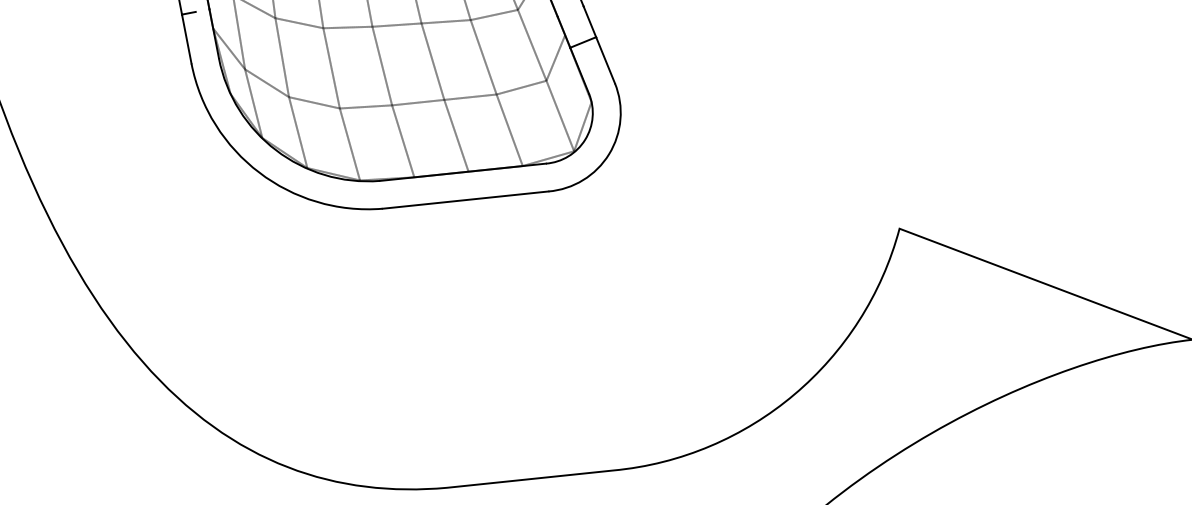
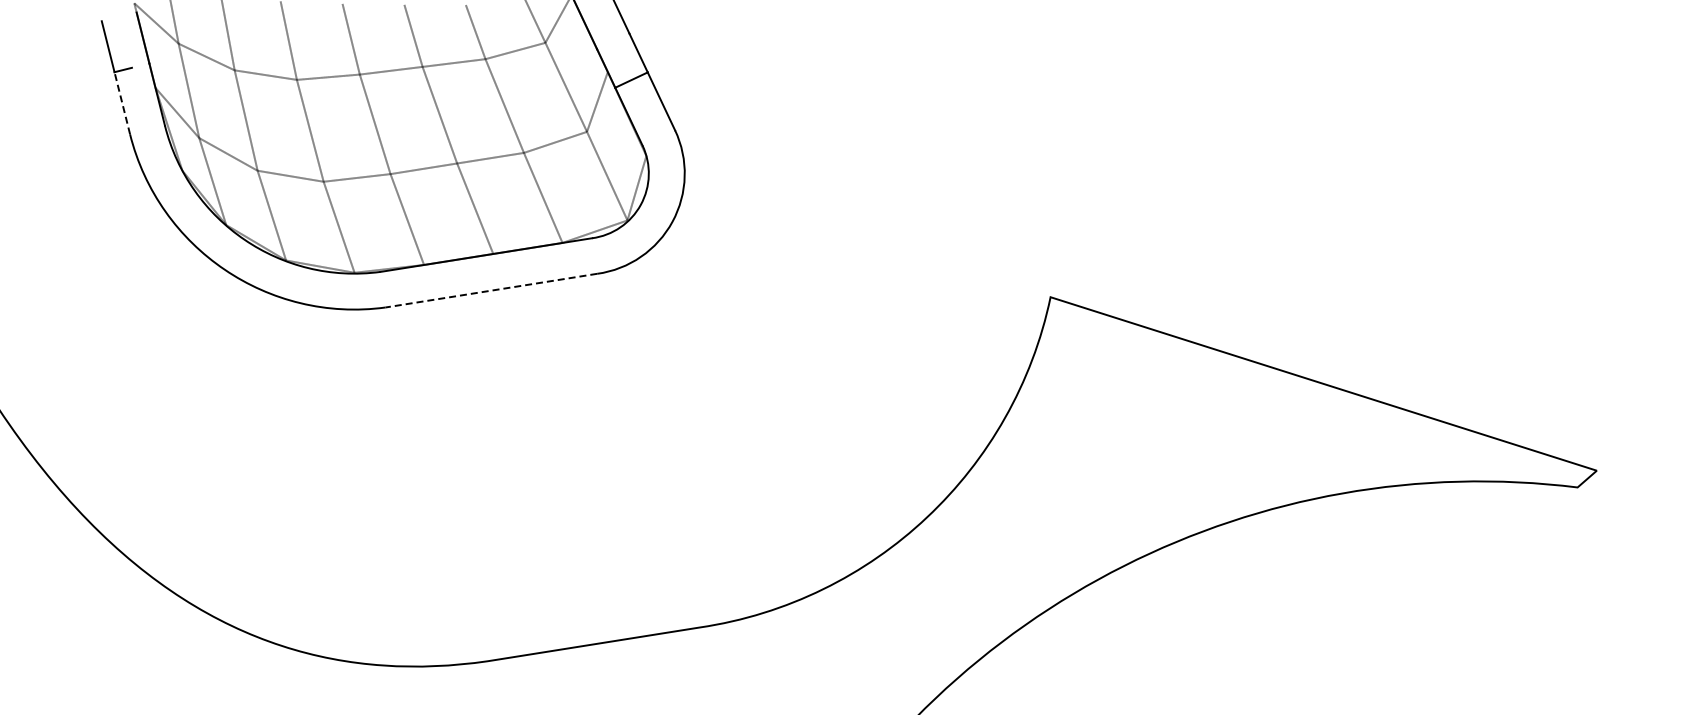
line: (186, 38) -> (122, 102), solid -> dashed
line: (464, 199) -> (490, 290), solid -> dashed

